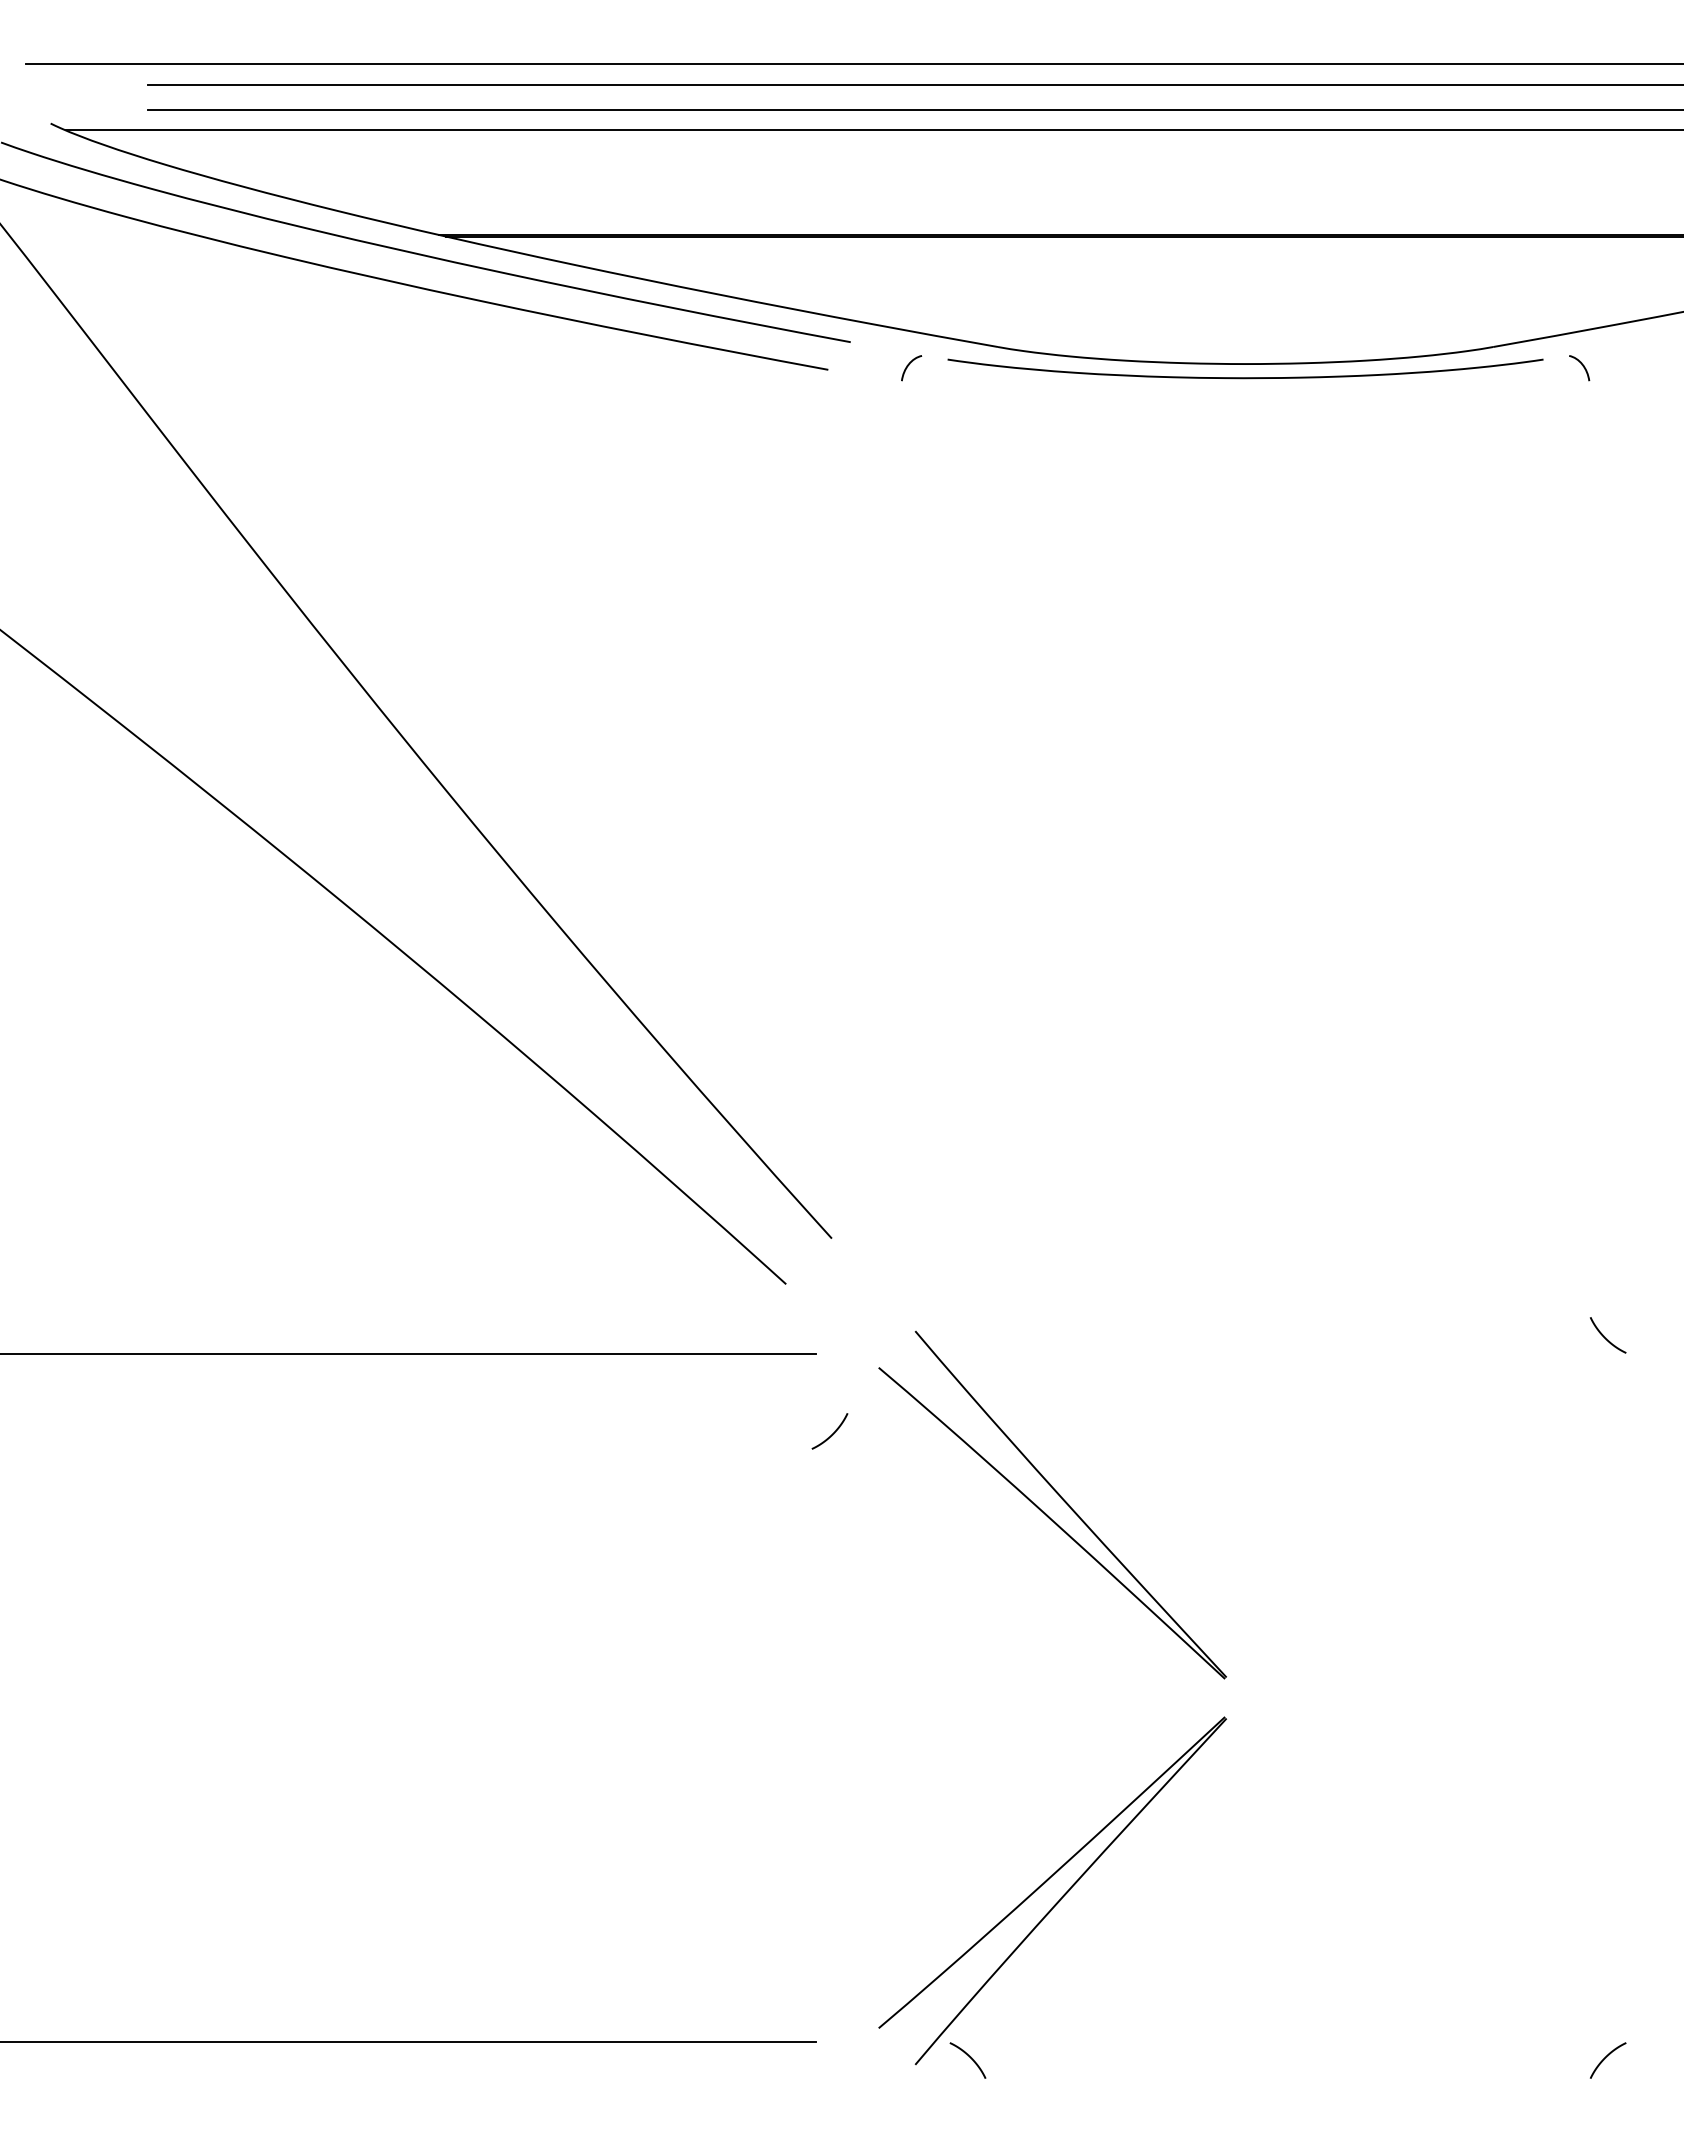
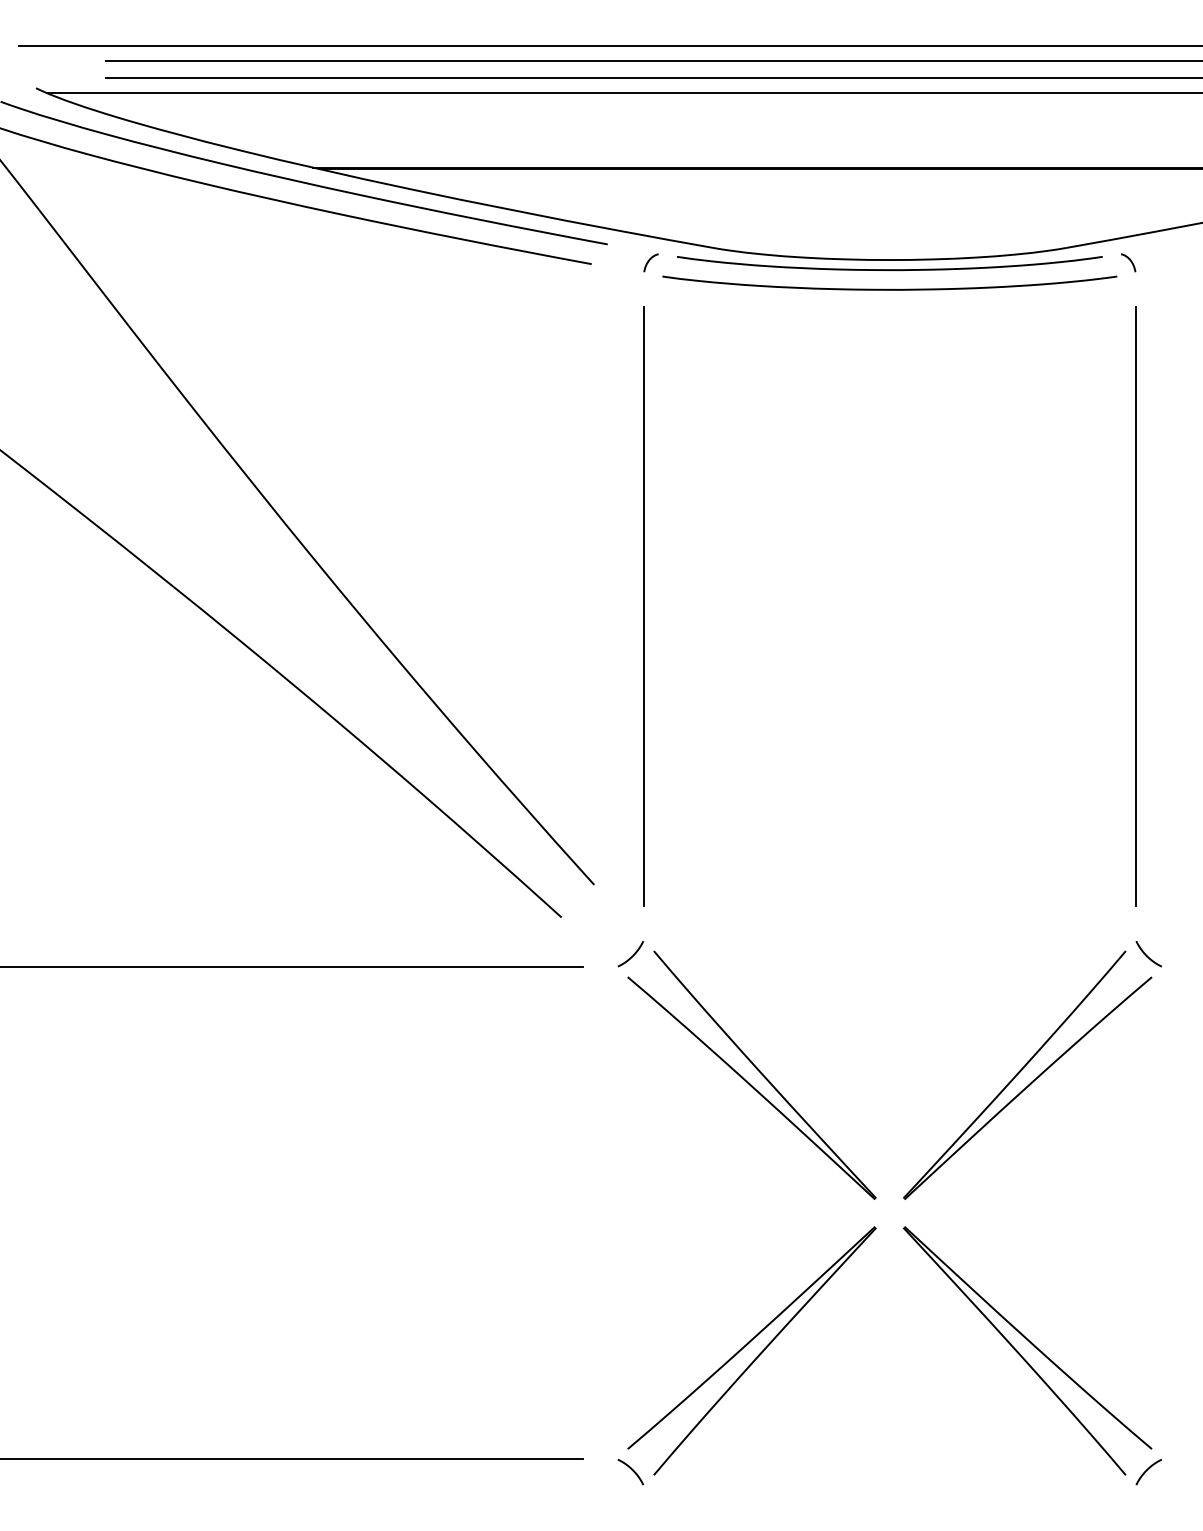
curve: (1245, 404) -> (889, 288), added
line: (901, 848) -> (644, 606), added
line: (1589, 848) -> (1135, 606), added
curve: (832, 1433) -> (632, 955), moved
part: (1431, 1497) -> (1022, 1069), added
part: (1443, 1881) -> (1031, 1344), added
curve: (969, 2057) -> (631, 1469), moved

